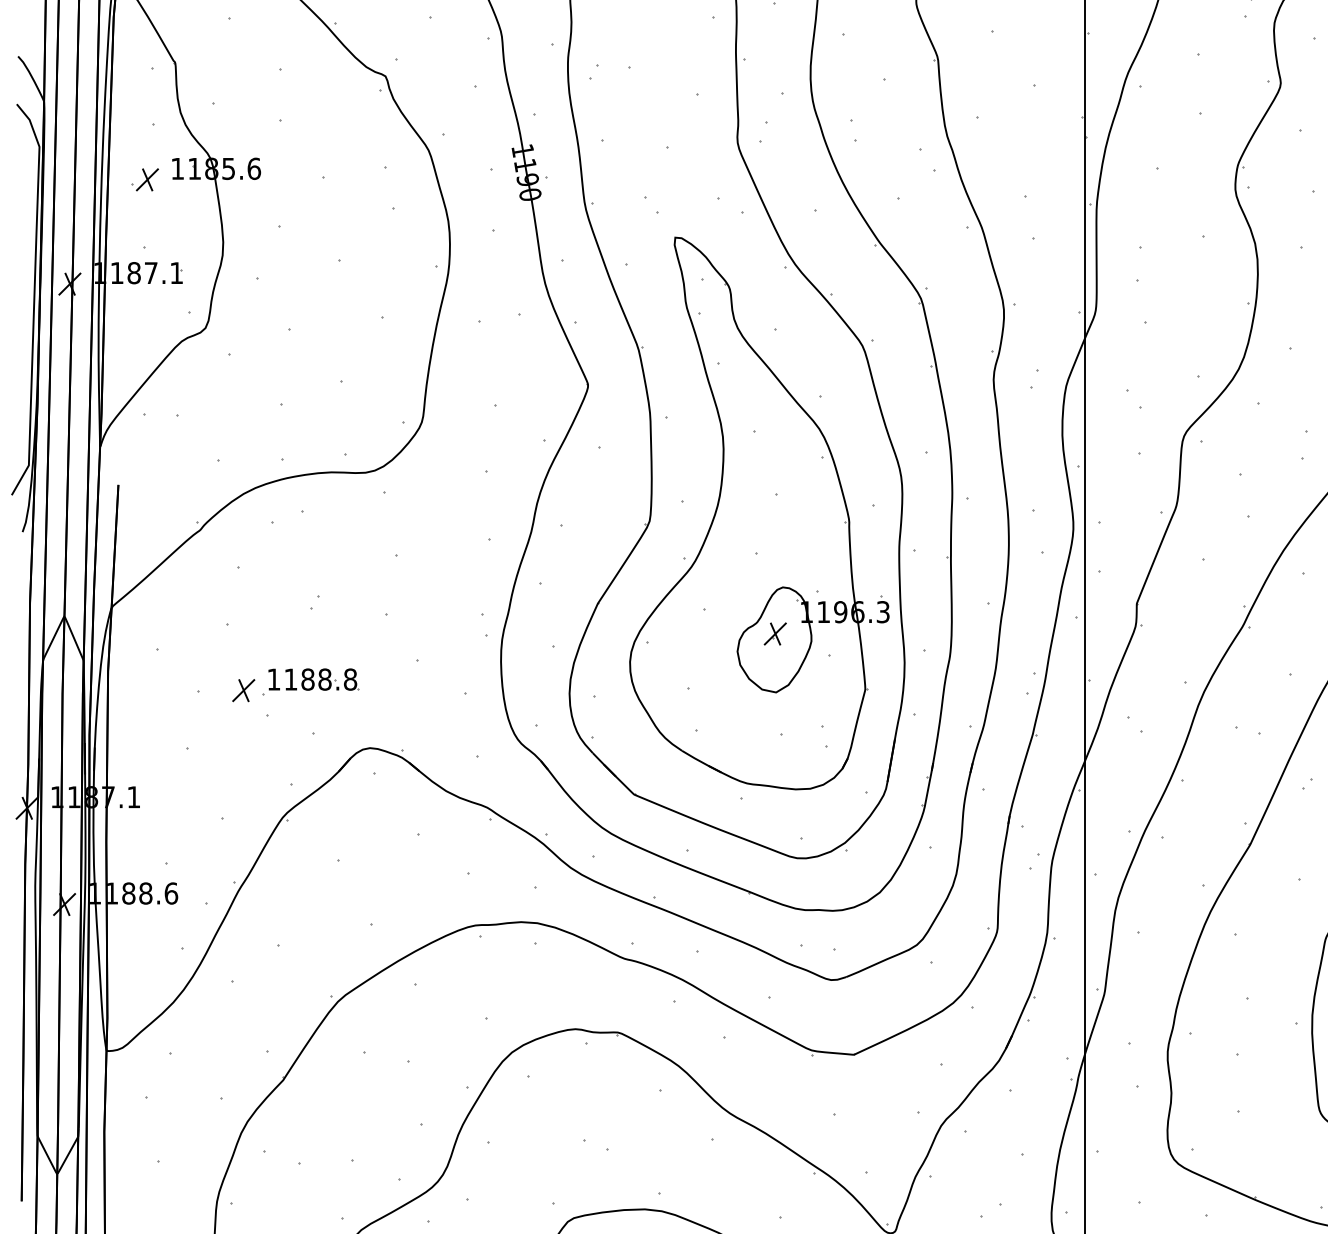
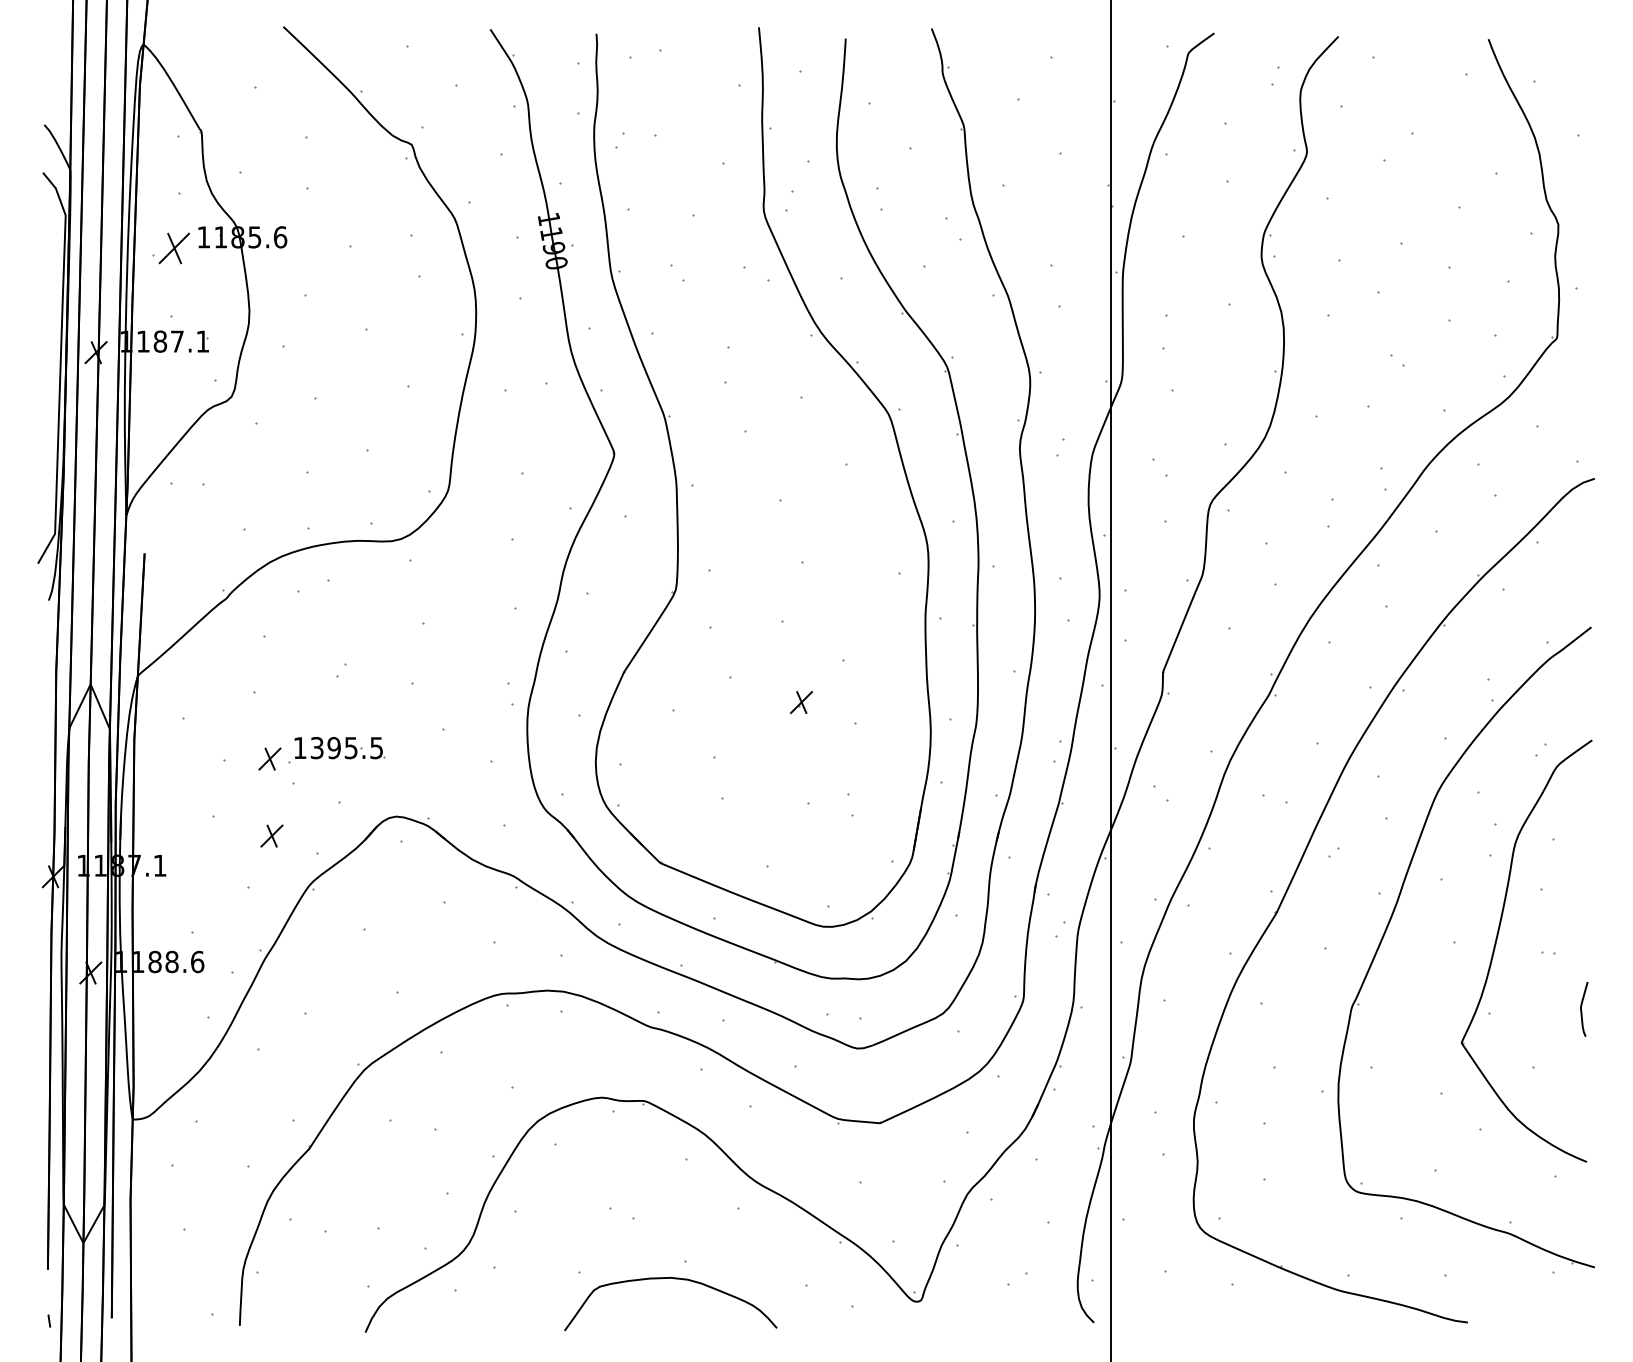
part: (145, 179) -> (171, 247), size x1.4
part: (759, 513) -> (785, 581), removed
text: (320, 679) -> (346, 747), 1188.8 -> 1395.5
part: (245, 767) -> (271, 835), added

